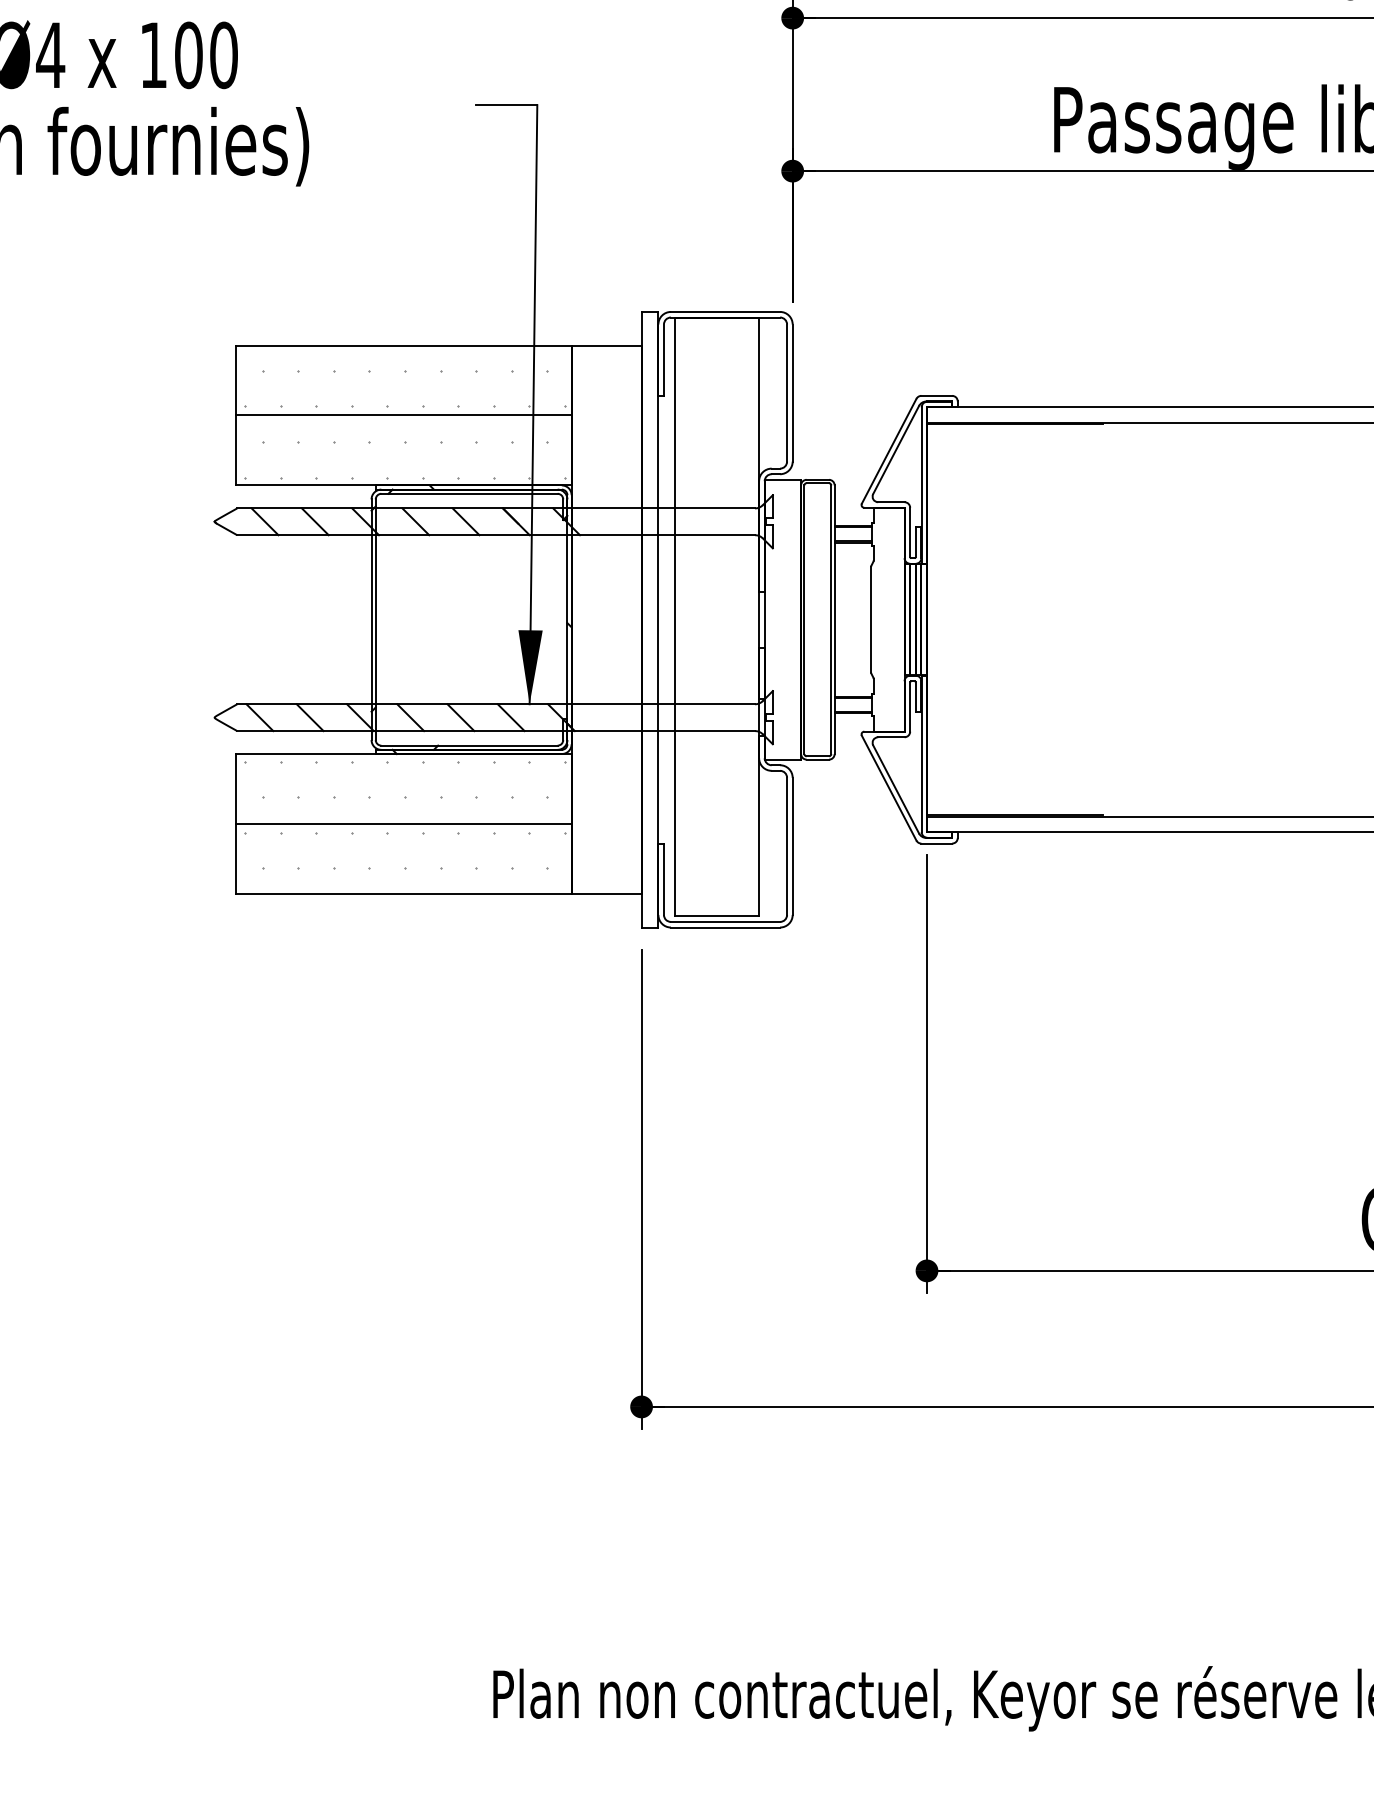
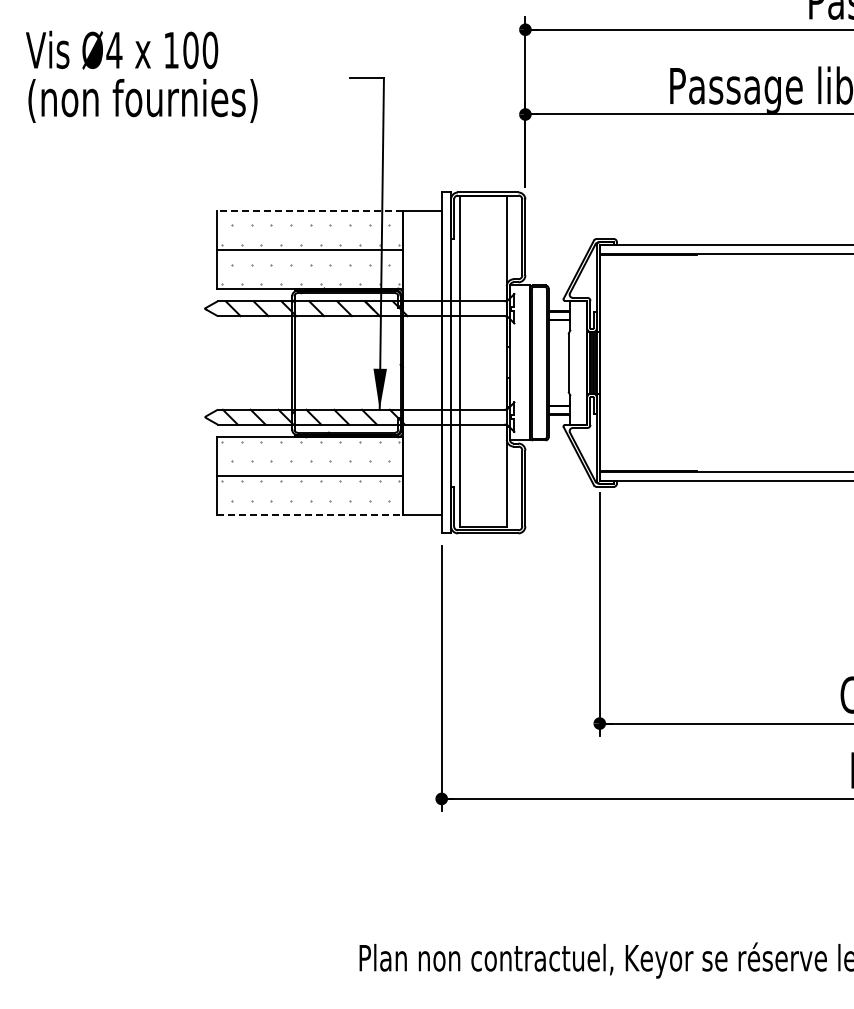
line: (402, 346) -> (309, 211), solid -> dashed
line: (402, 893) -> (309, 514), solid -> dashed

